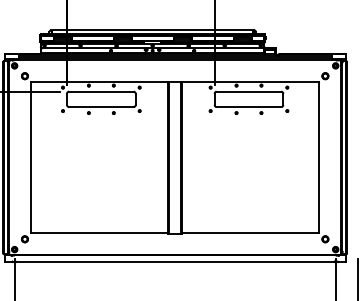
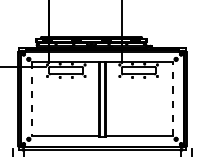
line: (320, 156) -> (173, 98), solid -> dashed
line: (30, 158) -> (31, 99), solid -> dashed

